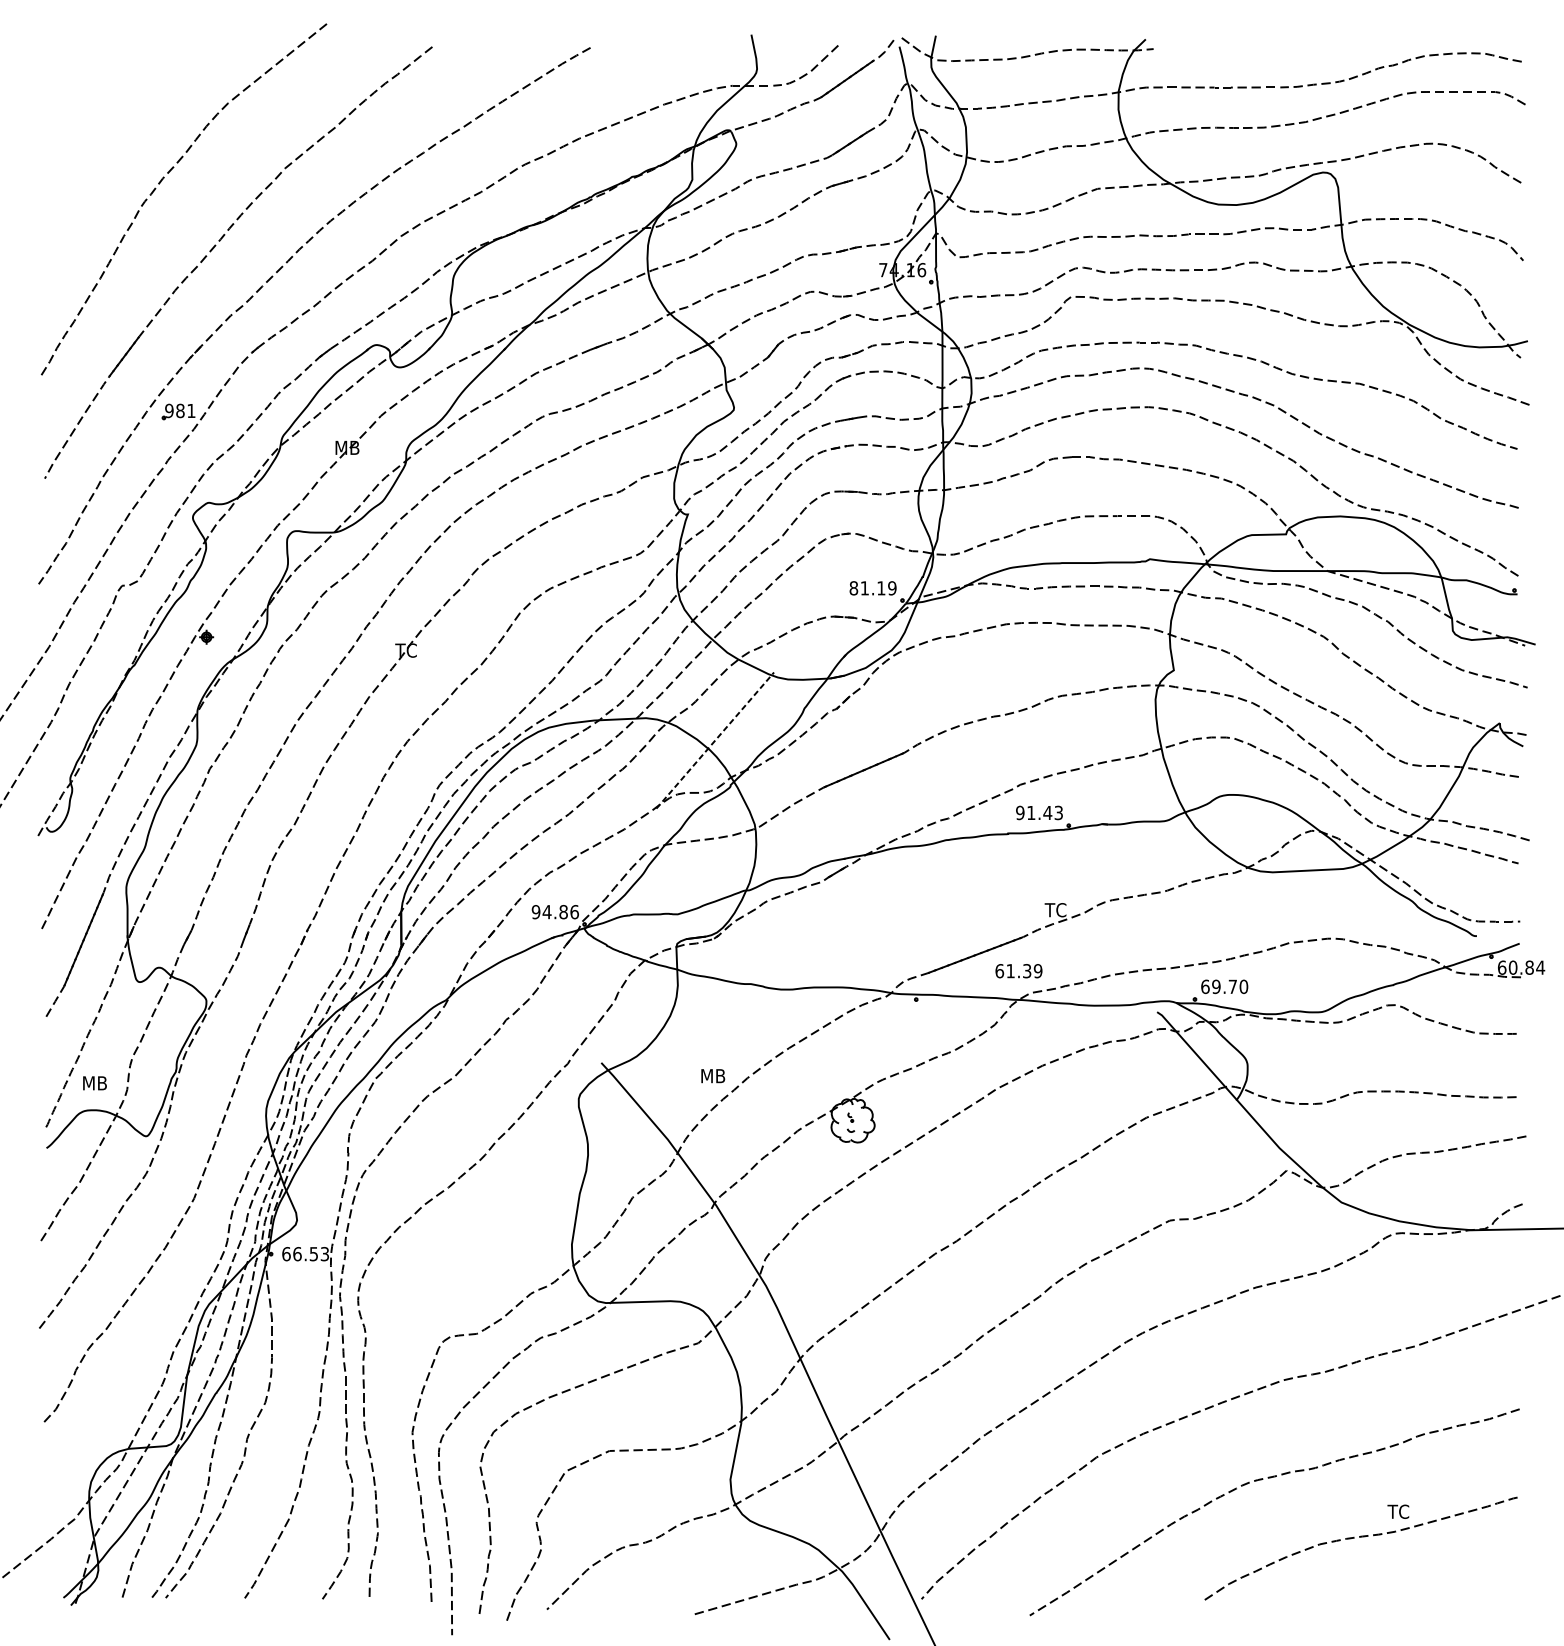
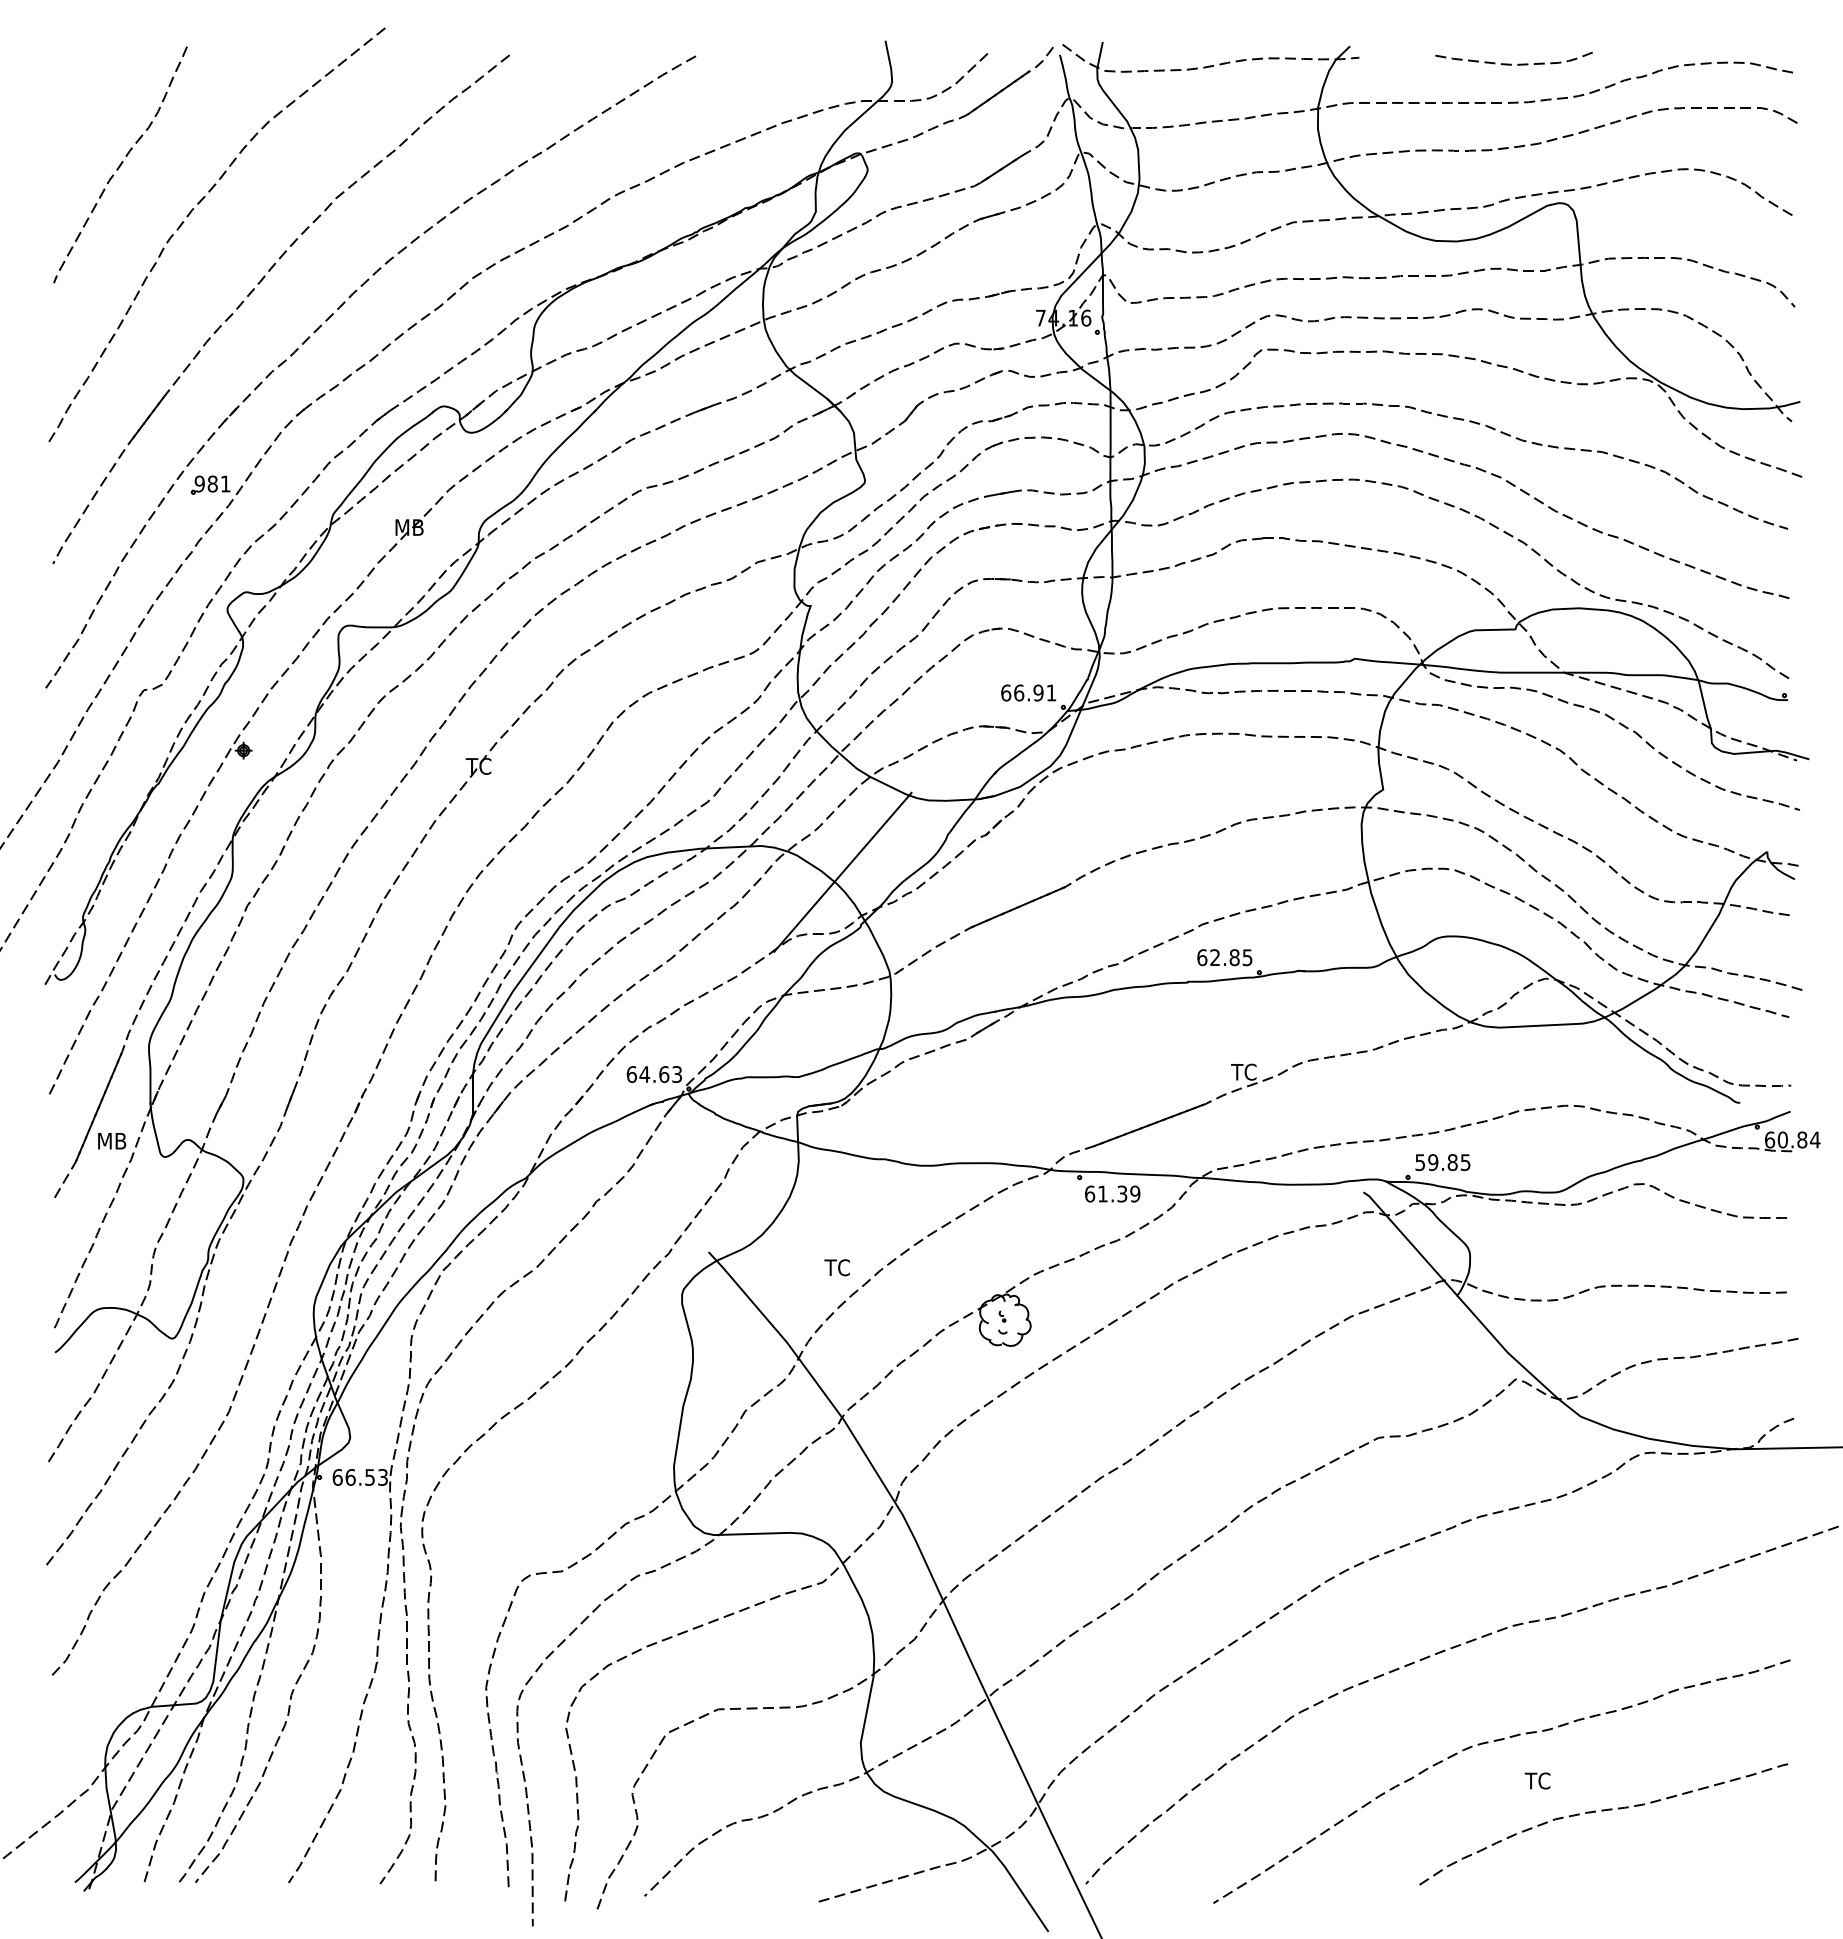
curve: (1282, 53) -> (1511, 63), added
curve: (102, 139) -> (120, 164), added
text: (872, 587) -> (1028, 692), 81.19 -> 66.91
line: (714, 740) -> (842, 872), dashed -> solid
text: (1039, 812) -> (1224, 957), 91.43 -> 62.85
text: (555, 912) -> (654, 1074), 94.86 -> 64.63
text: (1018, 970) -> (1112, 1193), moved
text: (1224, 986) -> (1442, 1162), 69.70 -> 59.85
text: (712, 1075) -> (839, 1267), MB -> TC
text: (95, 1083) -> (112, 1141), moved
text: (1398, 1511) -> (1537, 1780), moved

